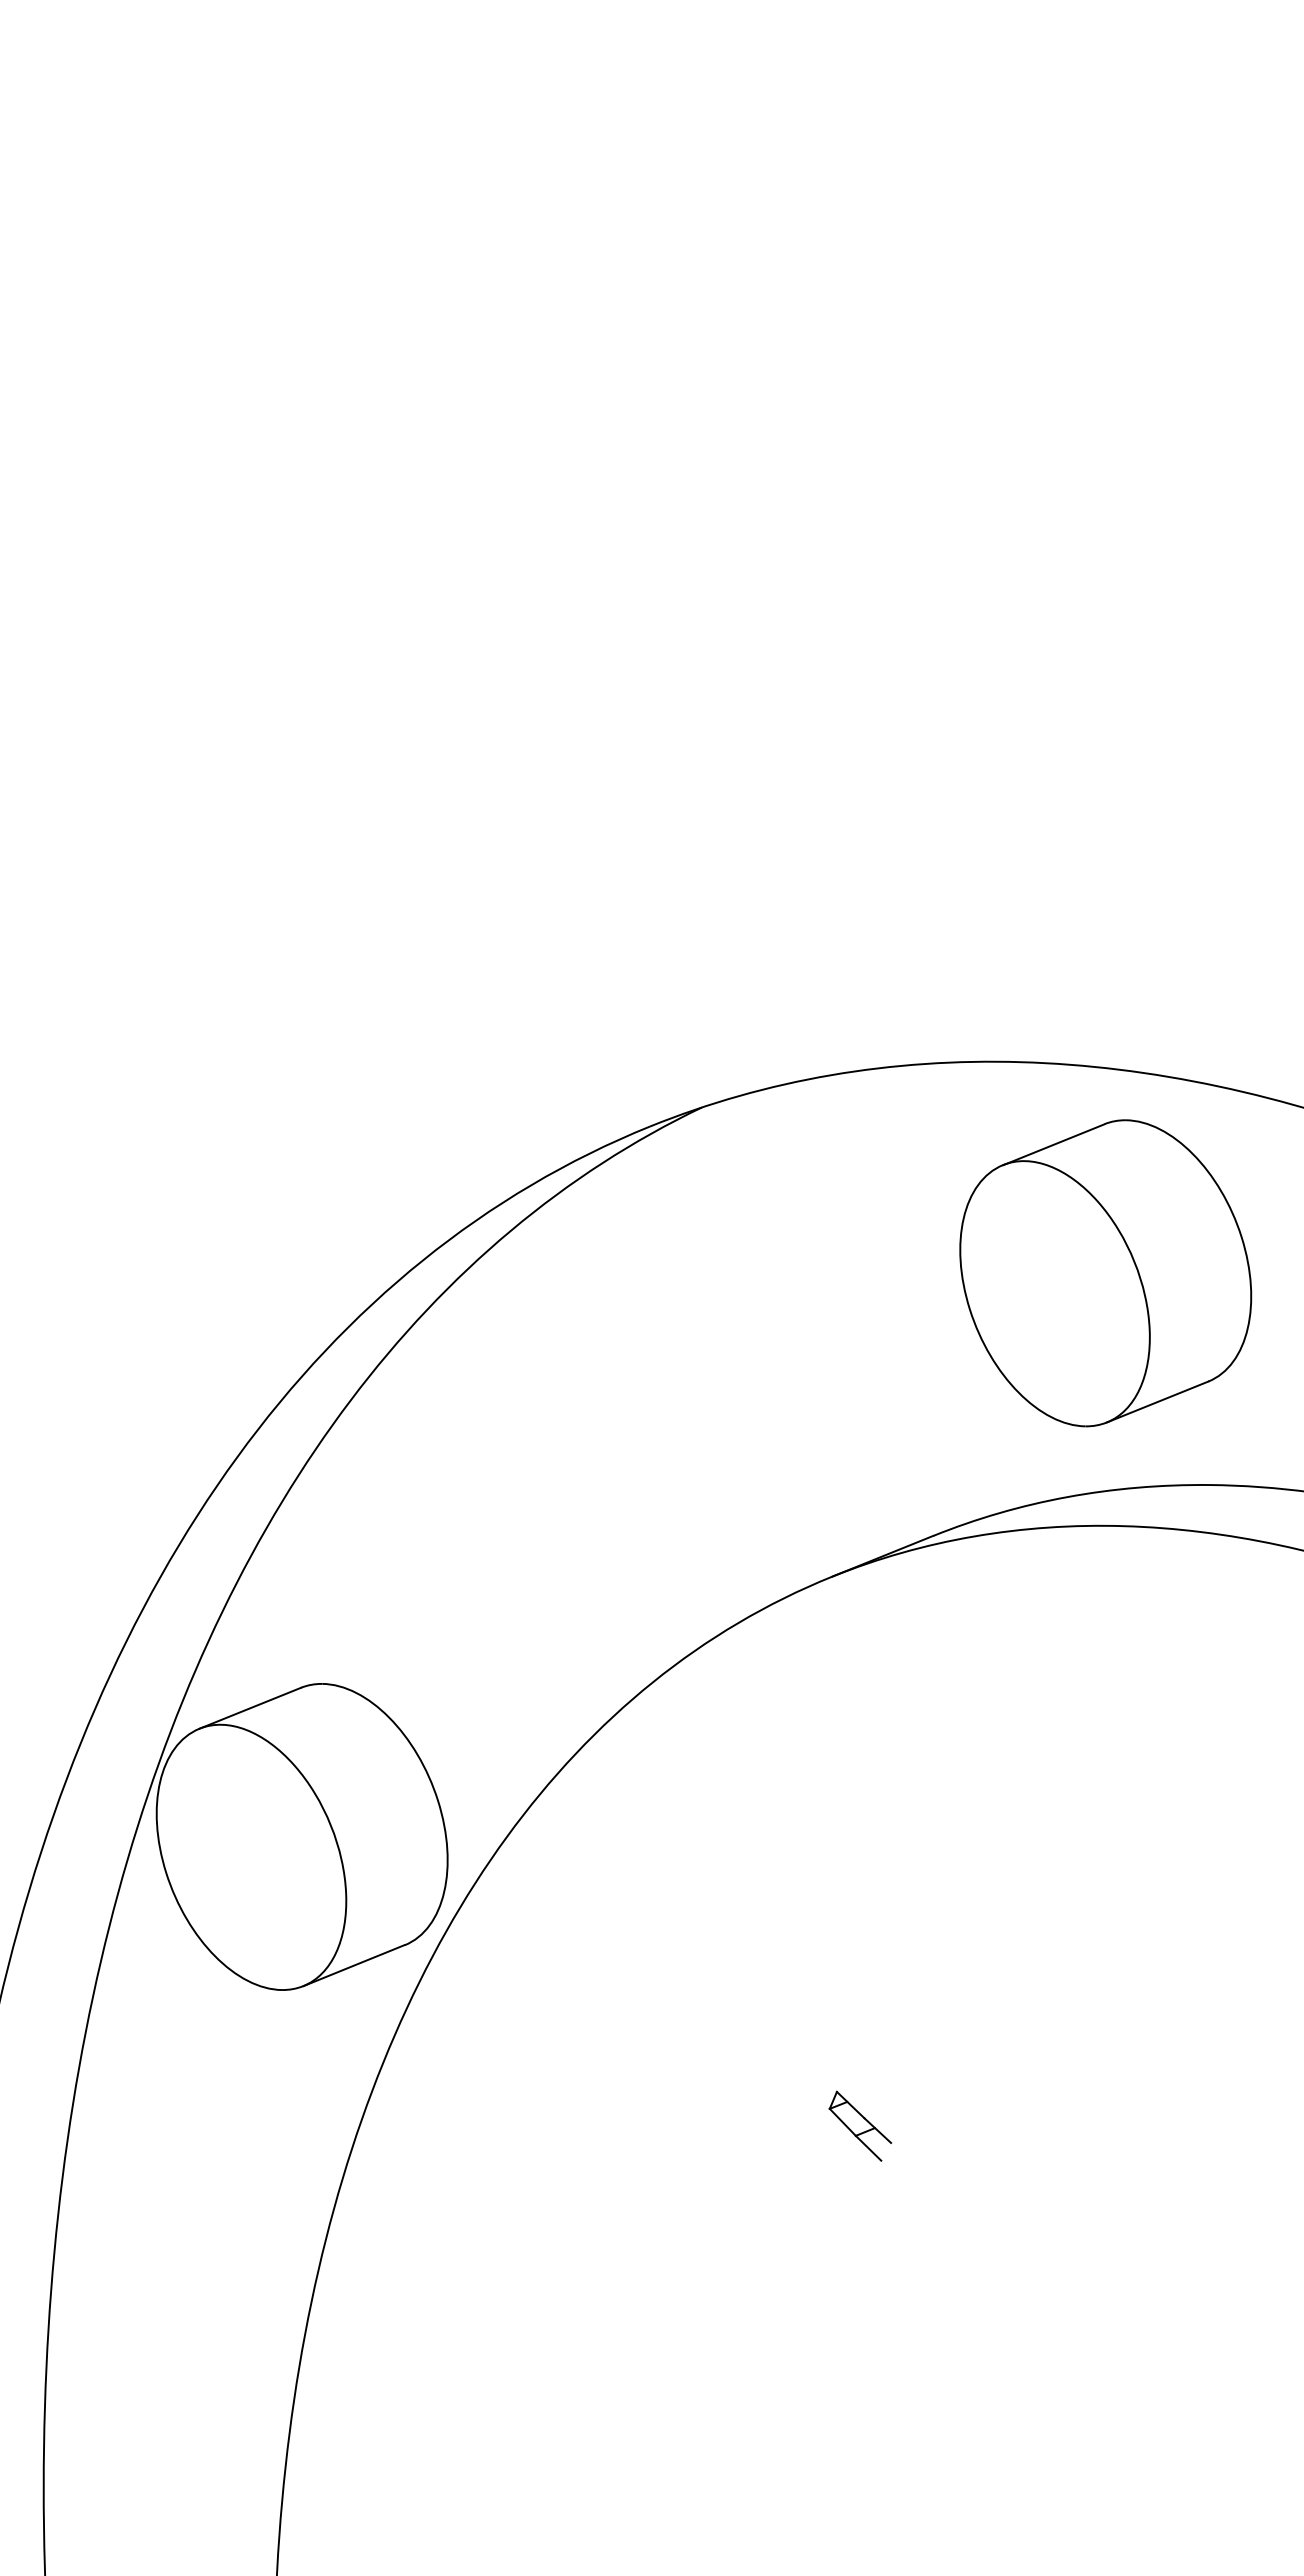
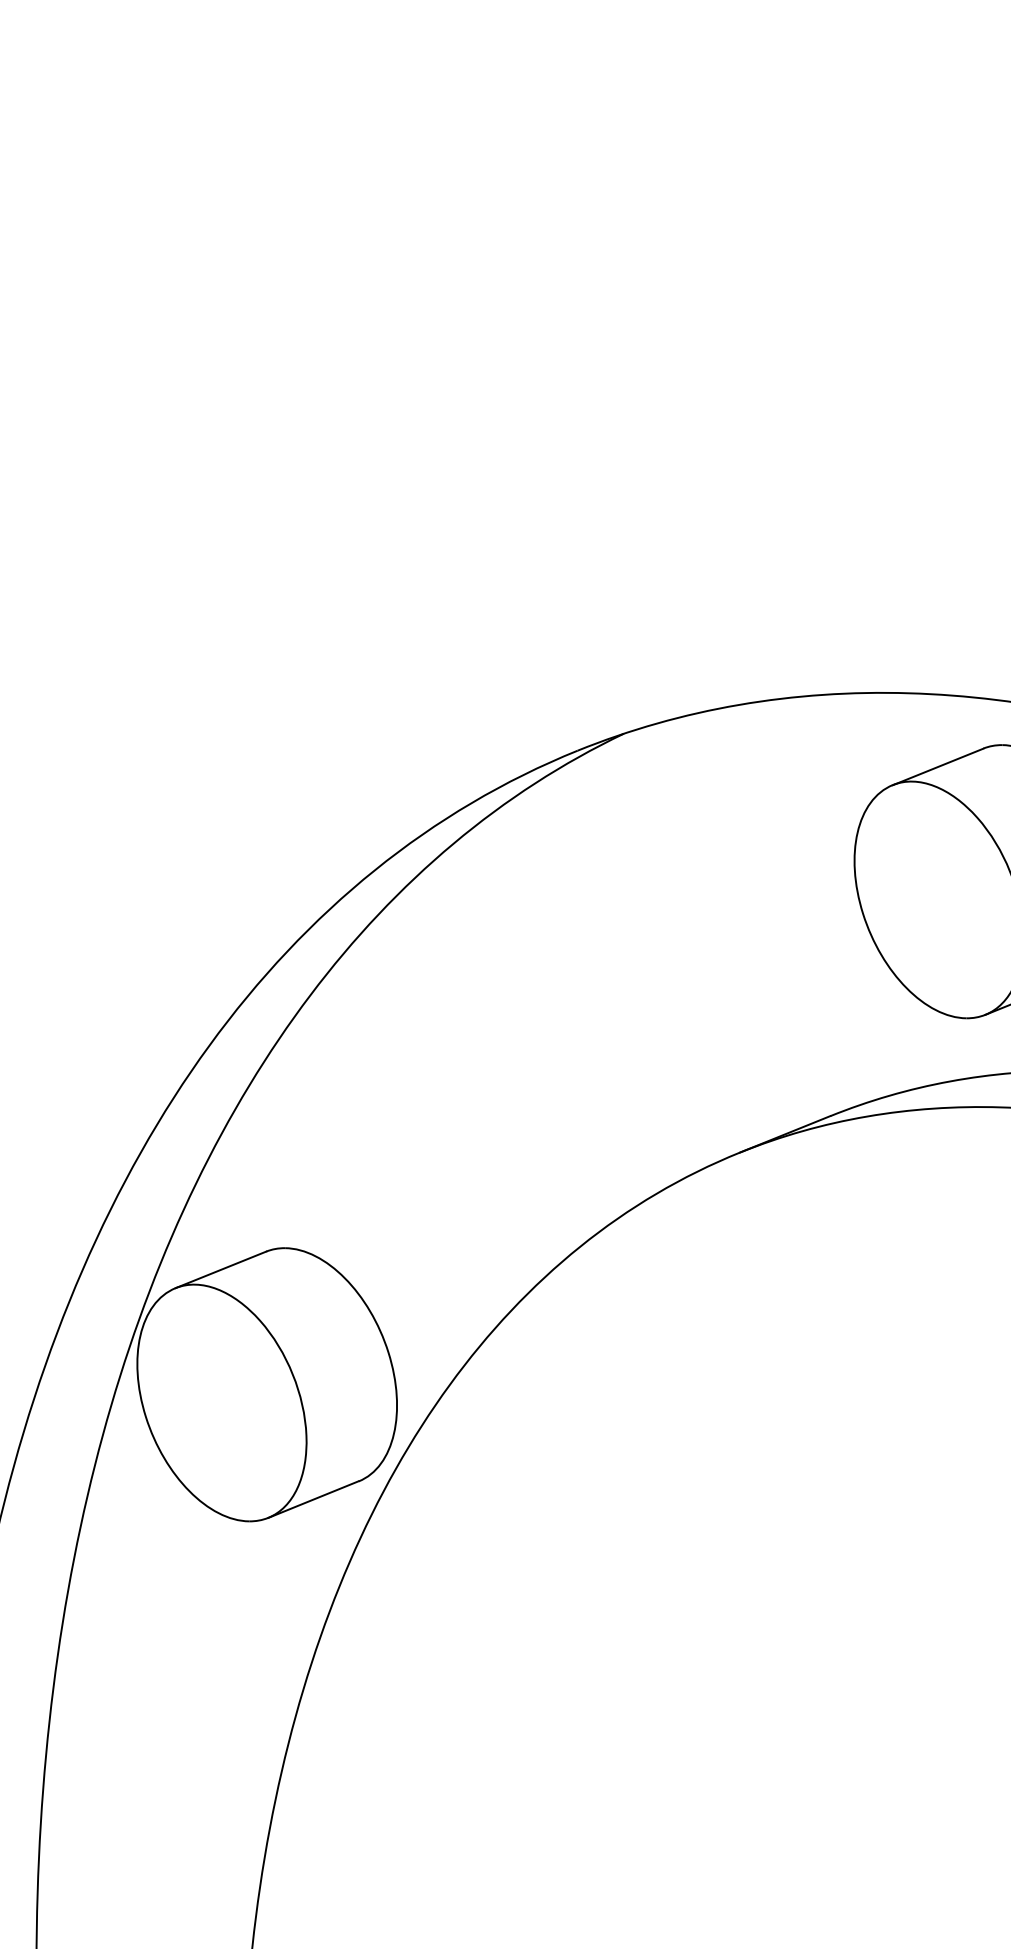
part: (860, 2125) -> (765, 1642), removed

